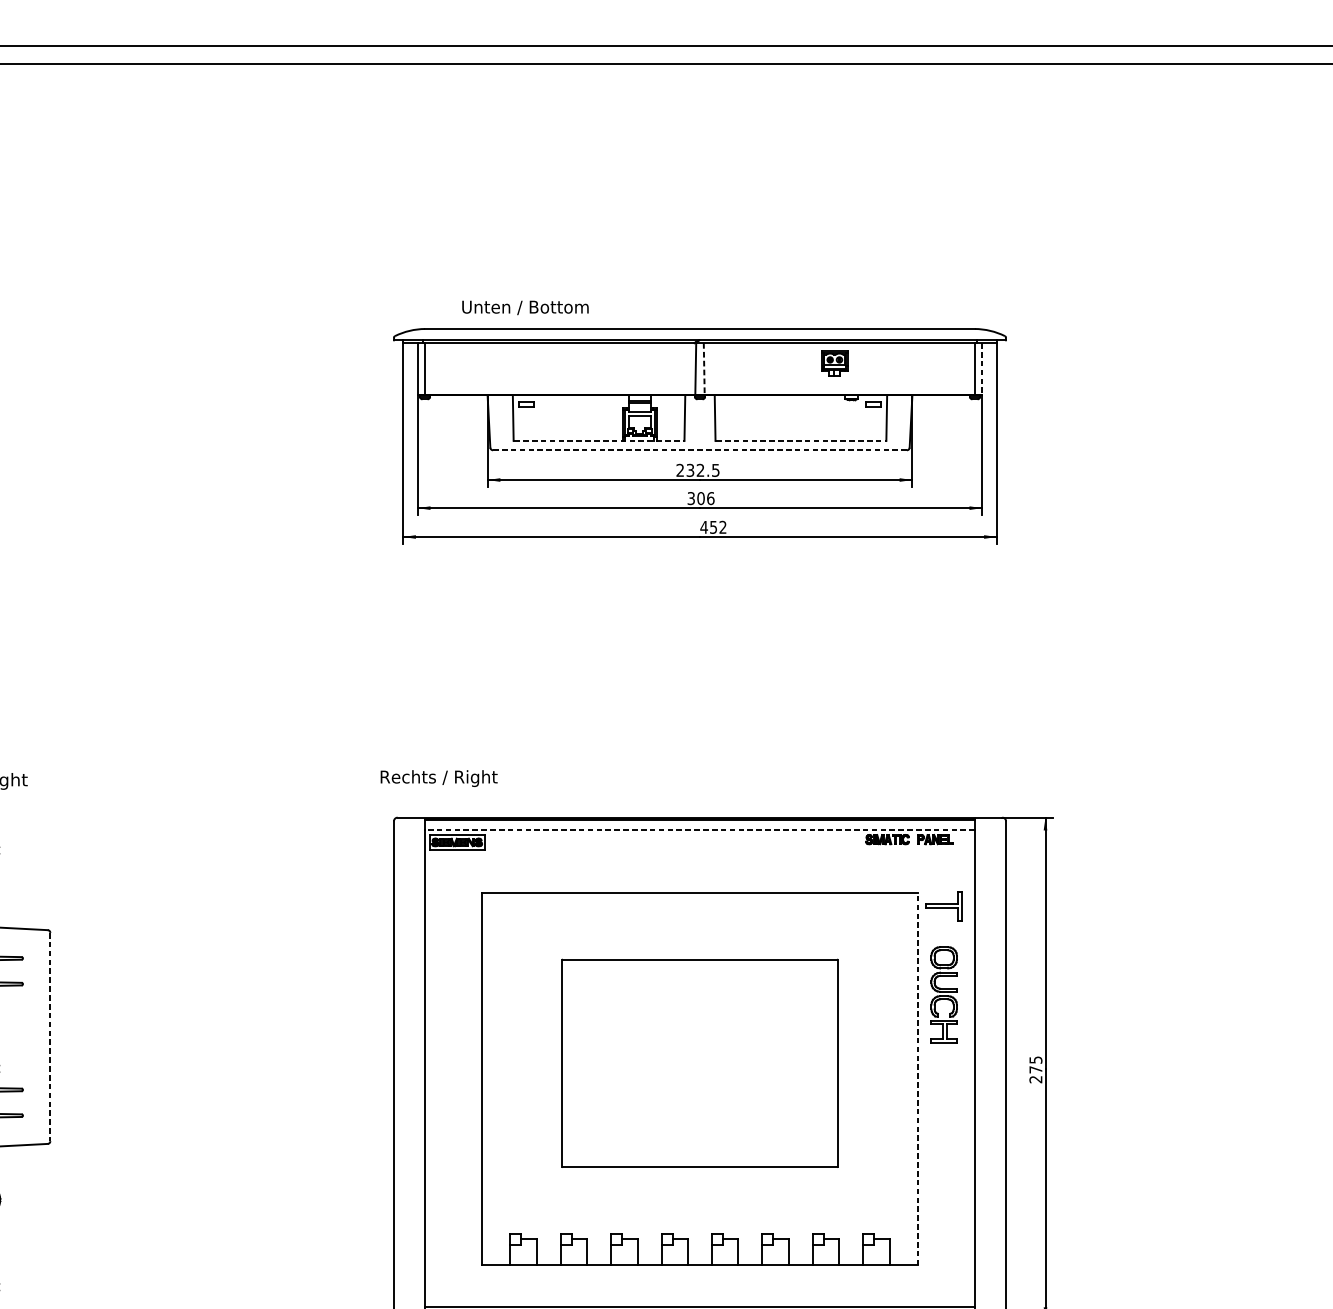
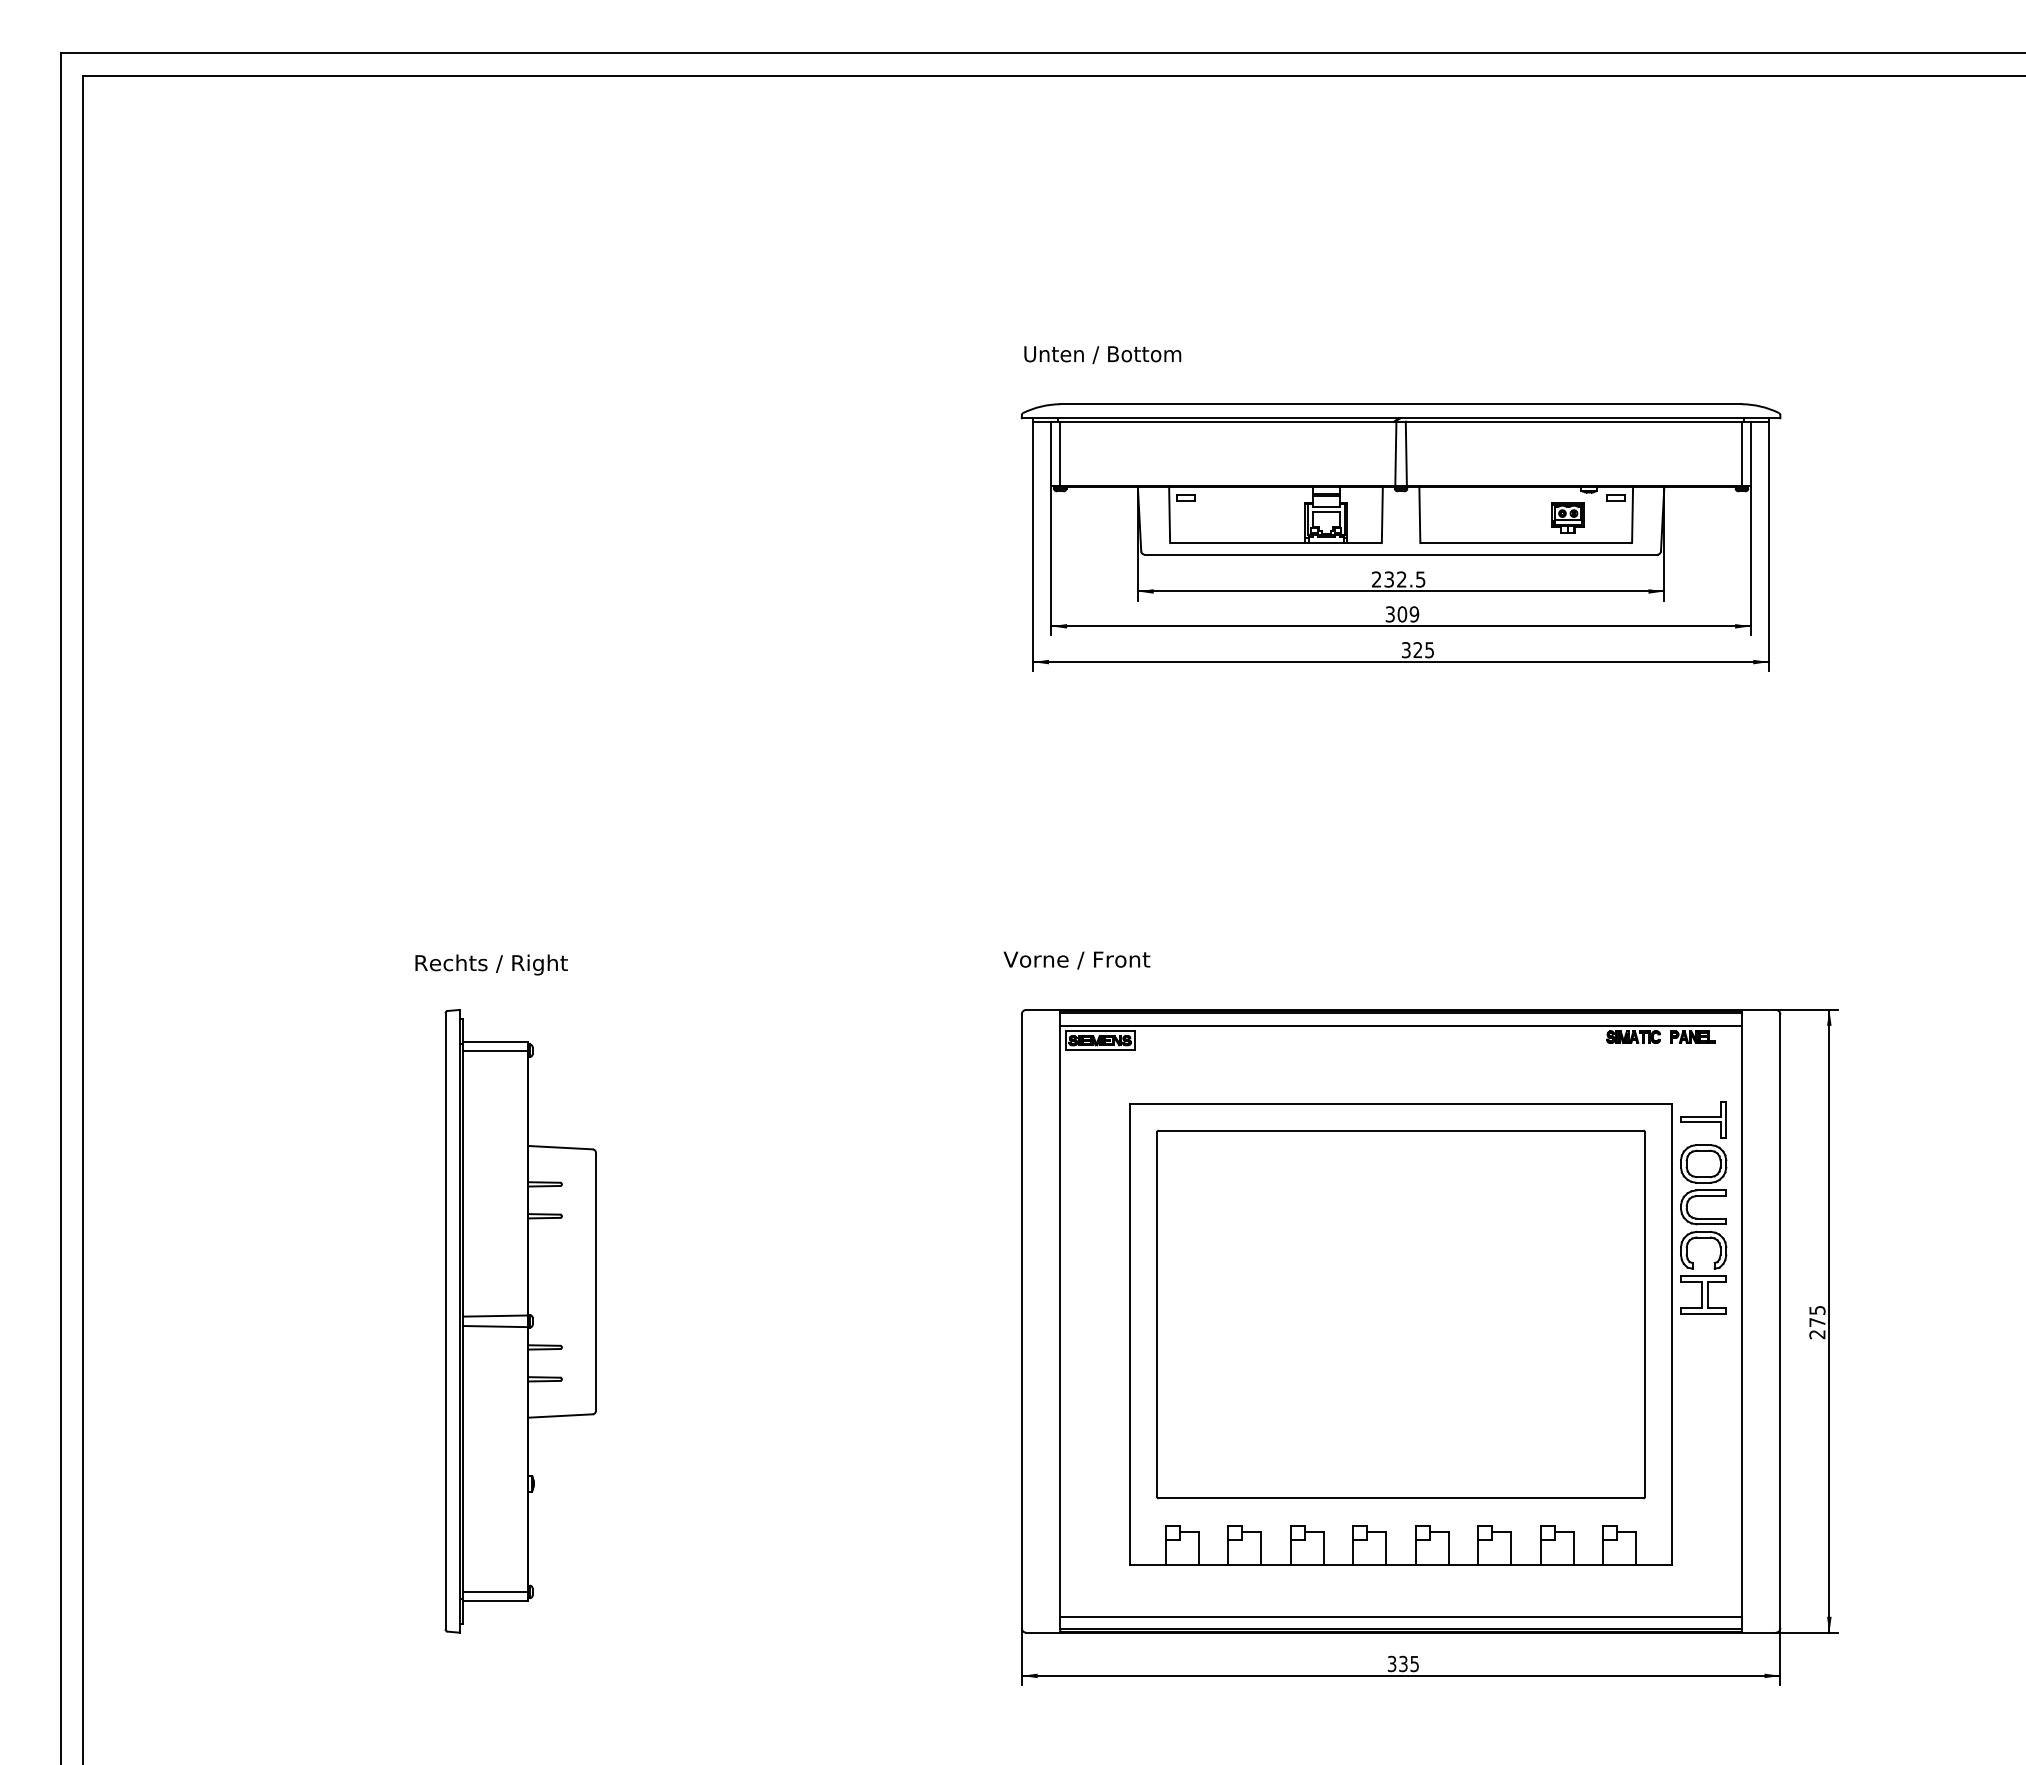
text: (525, 308) -> (1102, 355), moved
part: (834, 363) -> (1567, 517), moved
line: (704, 369) -> (1406, 454), dashed -> solid
line: (981, 369) -> (1750, 454), dashed -> solid
line: (599, 441) -> (1276, 543), dashed -> solid
line: (801, 441) -> (1526, 543), dashed -> solid
line: (699, 450) -> (1400, 554), dashed -> solid
text: (710, 498) -> (1414, 614), 306 -> 309
text: (713, 527) -> (1417, 650), 452 -> 325
text: (436, 778) -> (1074, 961), Rechts / Right -> Vorne / Front
line: (700, 830) -> (1401, 1025), dashed -> solid
part: (943, 994) -> (1703, 1229), size x1.43
line: (50, 1037) -> (595, 1282), dashed -> solid
part: (699, 1063) -> (1400, 1314), size x1.43
line: (918, 1079) -> (1671, 1334), dashed -> solid

